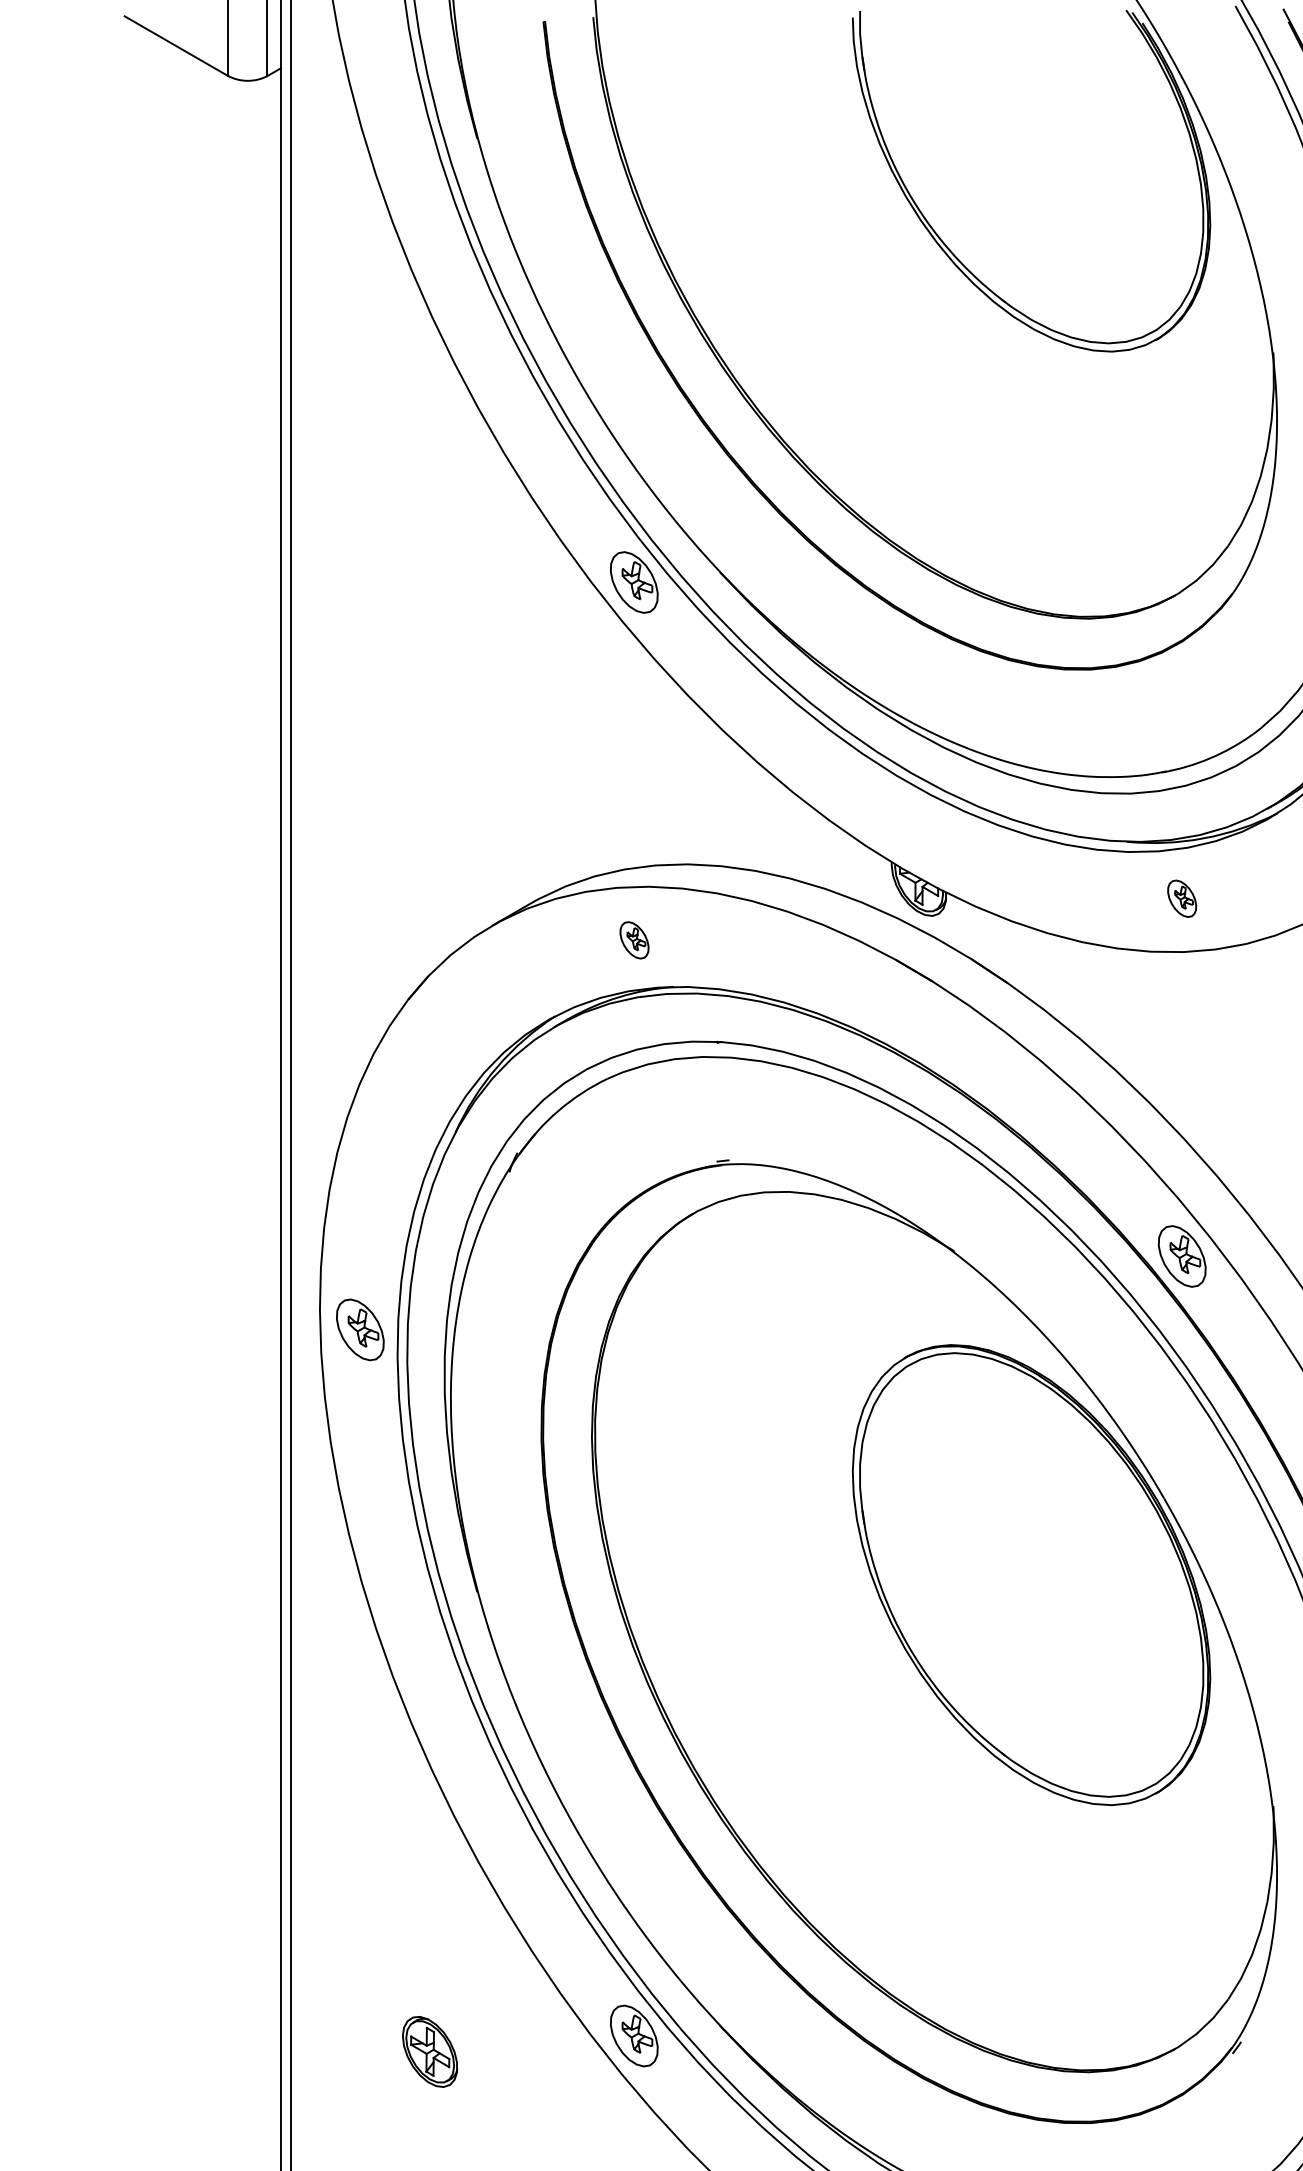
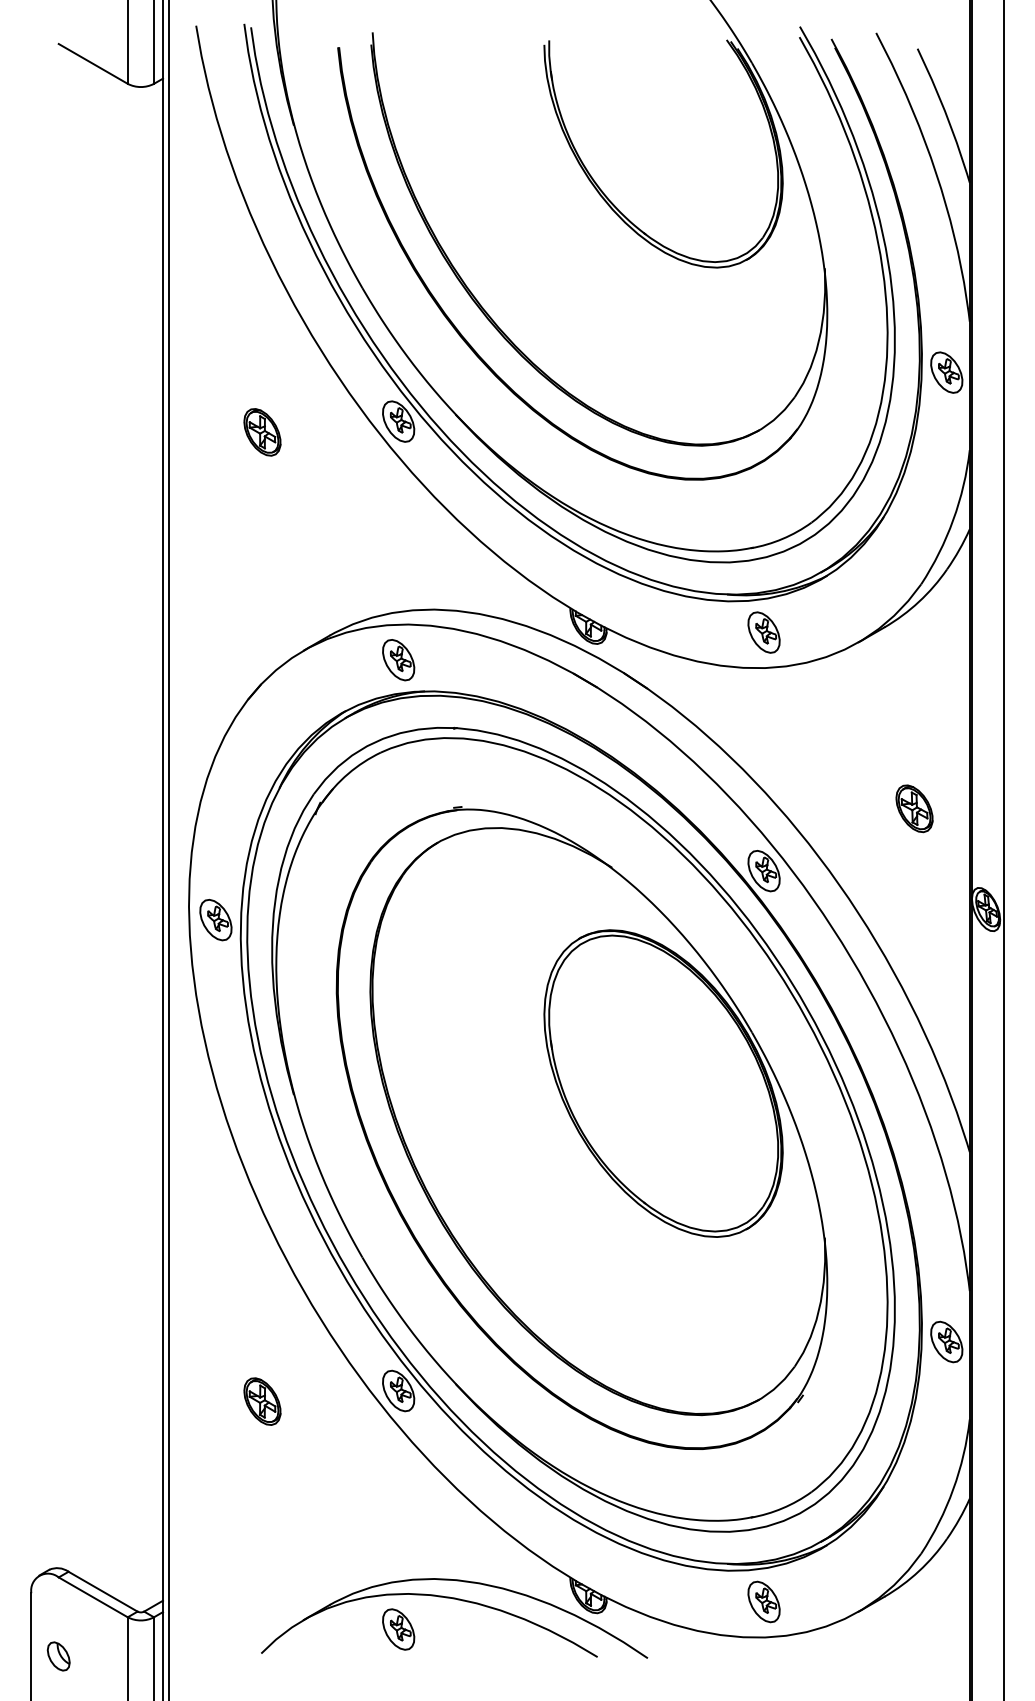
part: (430, 598) -> (262, 432), added
part: (1181, 898) -> (763, 632), size x1.67
part: (634, 940) -> (398, 660), size x1.67

